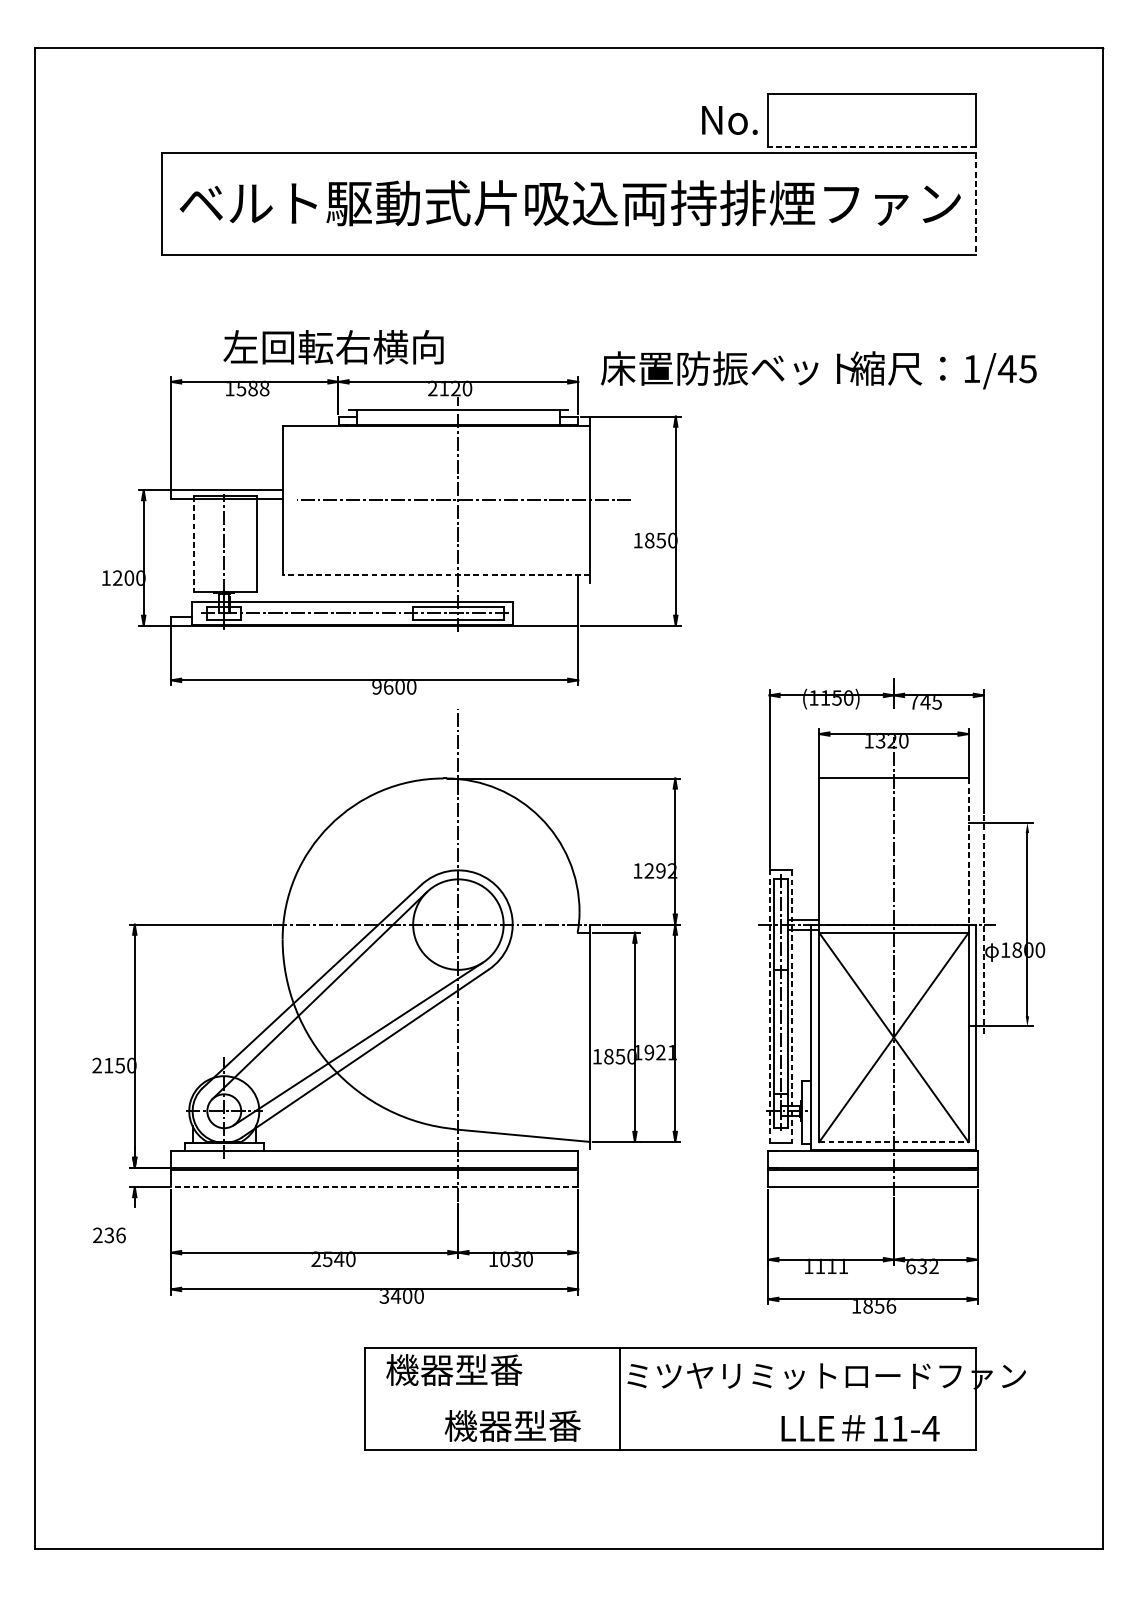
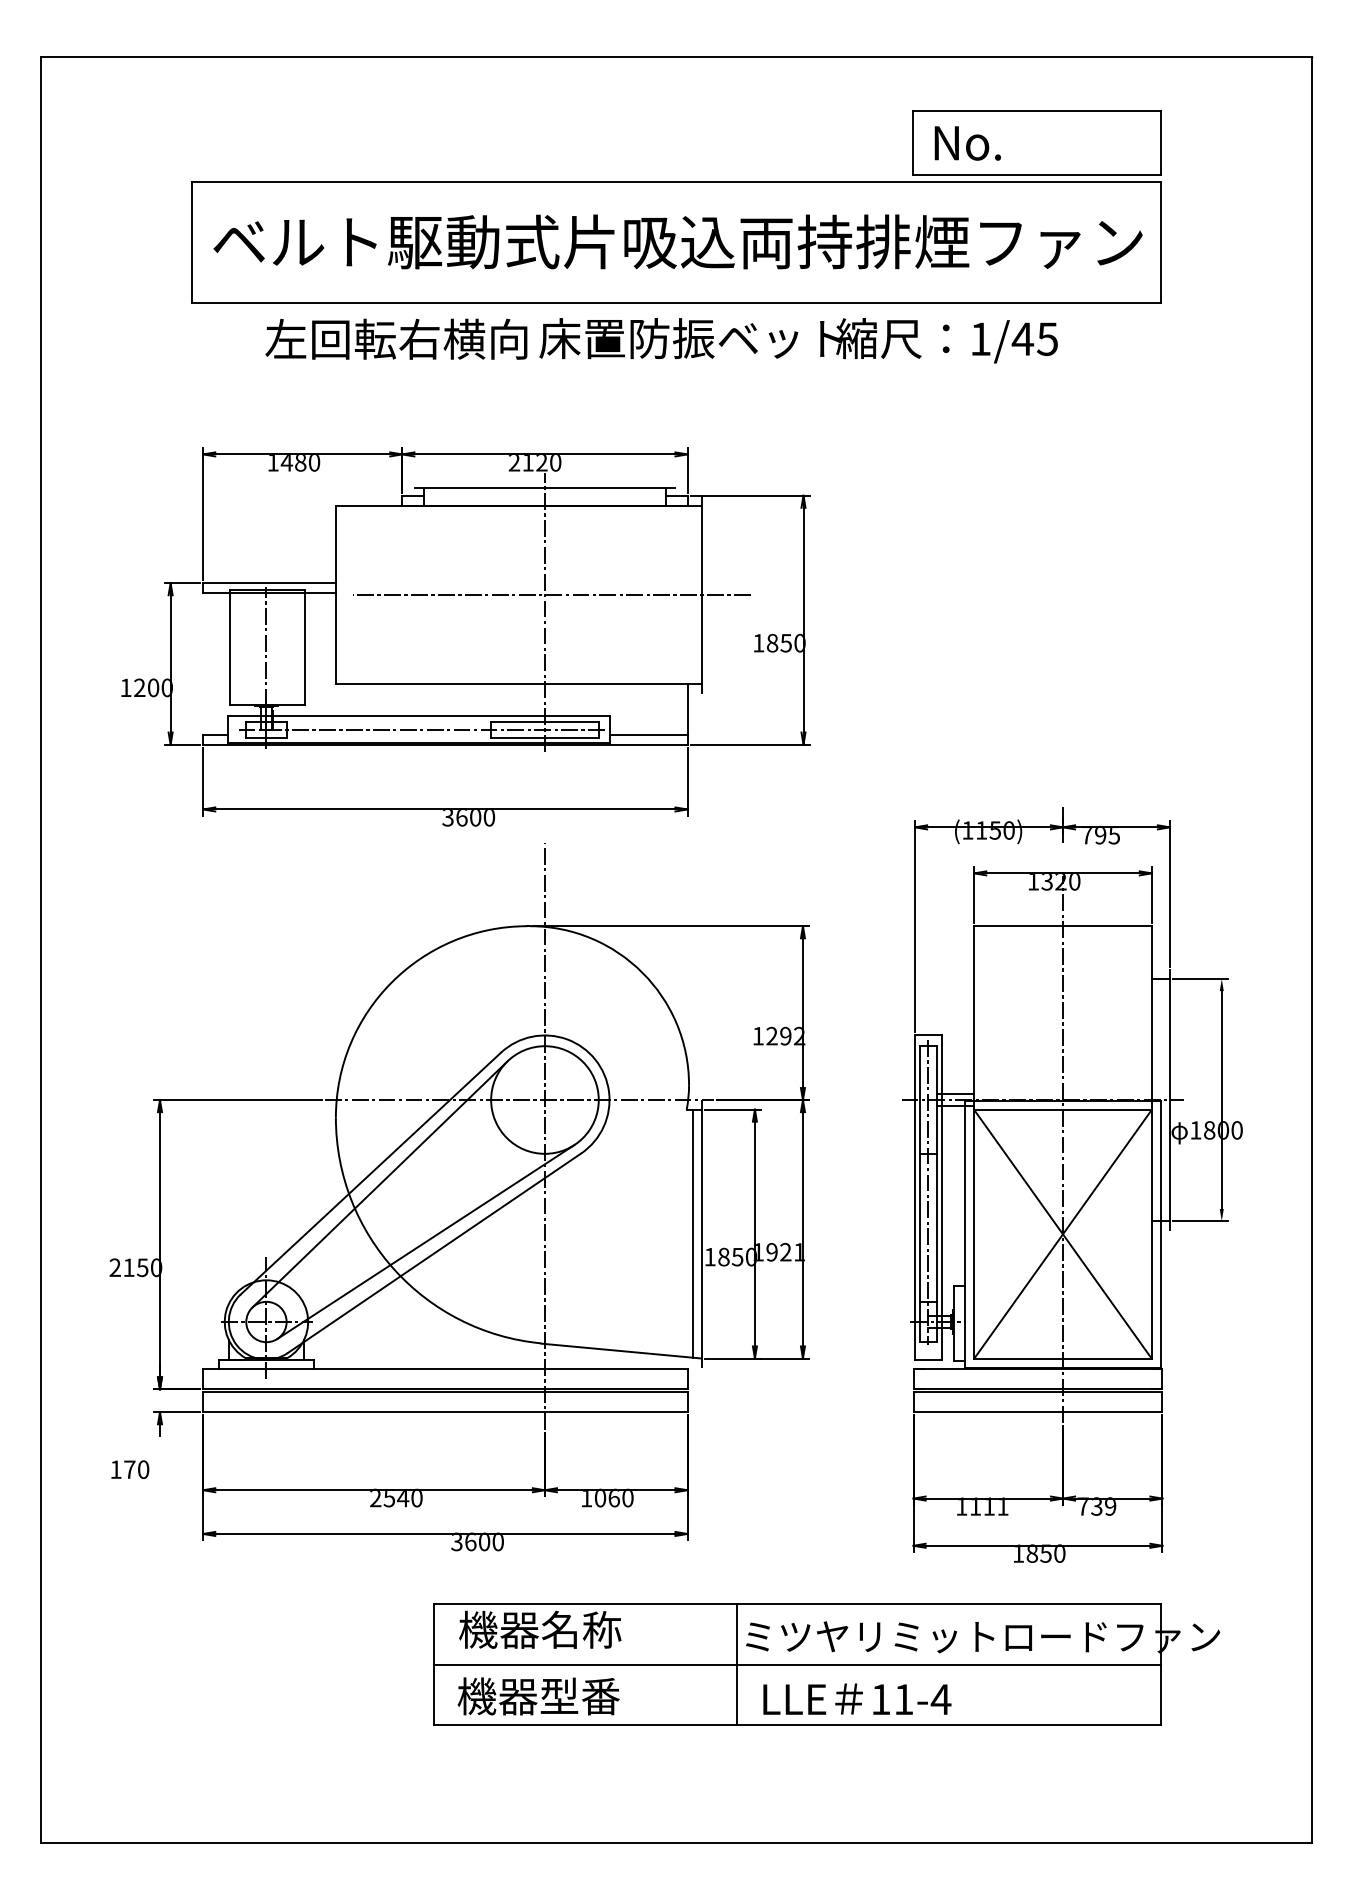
text: (729, 120) -> (967, 143), moved
line: (871, 147) -> (1036, 175), dashed -> solid
line: (975, 203) -> (1160, 242), dashed -> solid
text: (333, 346) -> (396, 338), moved
text: (818, 370) -> (798, 340), moved
text: (252, 389) -> (300, 463), 1588 -> 1480
line: (194, 544) -> (230, 647), dashed -> solid
line: (436, 575) -> (518, 684), dashed -> solid
line: (545, 617) -> (648, 734), added
text: (376, 687) -> (447, 818), 9600 -> 3600
text: (925, 701) -> (1100, 834), 745 -> 795
line: (968, 851) -> (1151, 1013), dashed -> solid
line: (983, 925) -> (1169, 1100), dashed -> solid
line: (769, 1006) -> (914, 1197), dashed -> solid
line: (791, 1007) -> (941, 1198), dashed -> solid
line: (582, 1036) -> (692, 1233), added
line: (893, 1141) -> (1062, 1358), dashed -> solid
line: (373, 1187) -> (444, 1412), dashed -> solid
text: (109, 1235) -> (129, 1469), 236 -> 170
text: (516, 1258) -> (613, 1497), 1030 -> 1060
text: (922, 1266) -> (1096, 1506), 632 -> 739
text: (395, 1295) -> (470, 1541), 3400 -> 3600
text: (890, 1305) -> (1059, 1553), 1856 -> 1850
text: (489, 1369) -> (581, 1629), 機器型番 -> 機器名称
line: (670, 1399) -> (797, 1664), added
text: (512, 1426) -> (538, 1696), moved
text: (860, 1427) -> (857, 1698), moved

